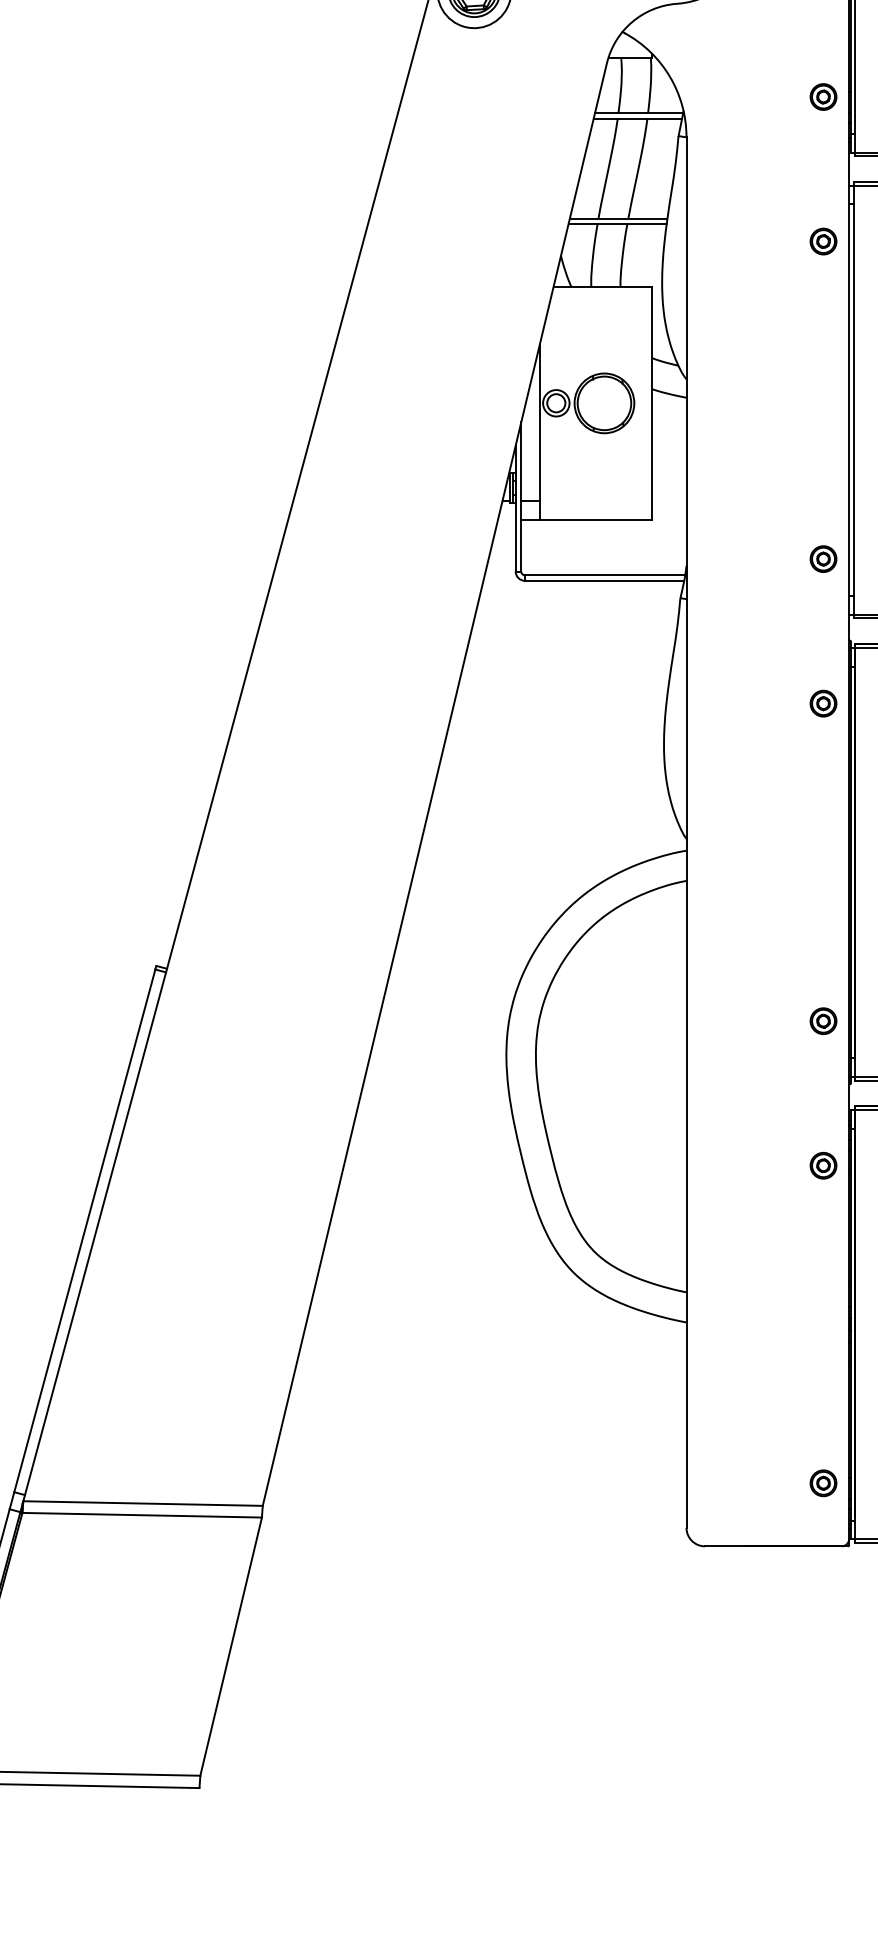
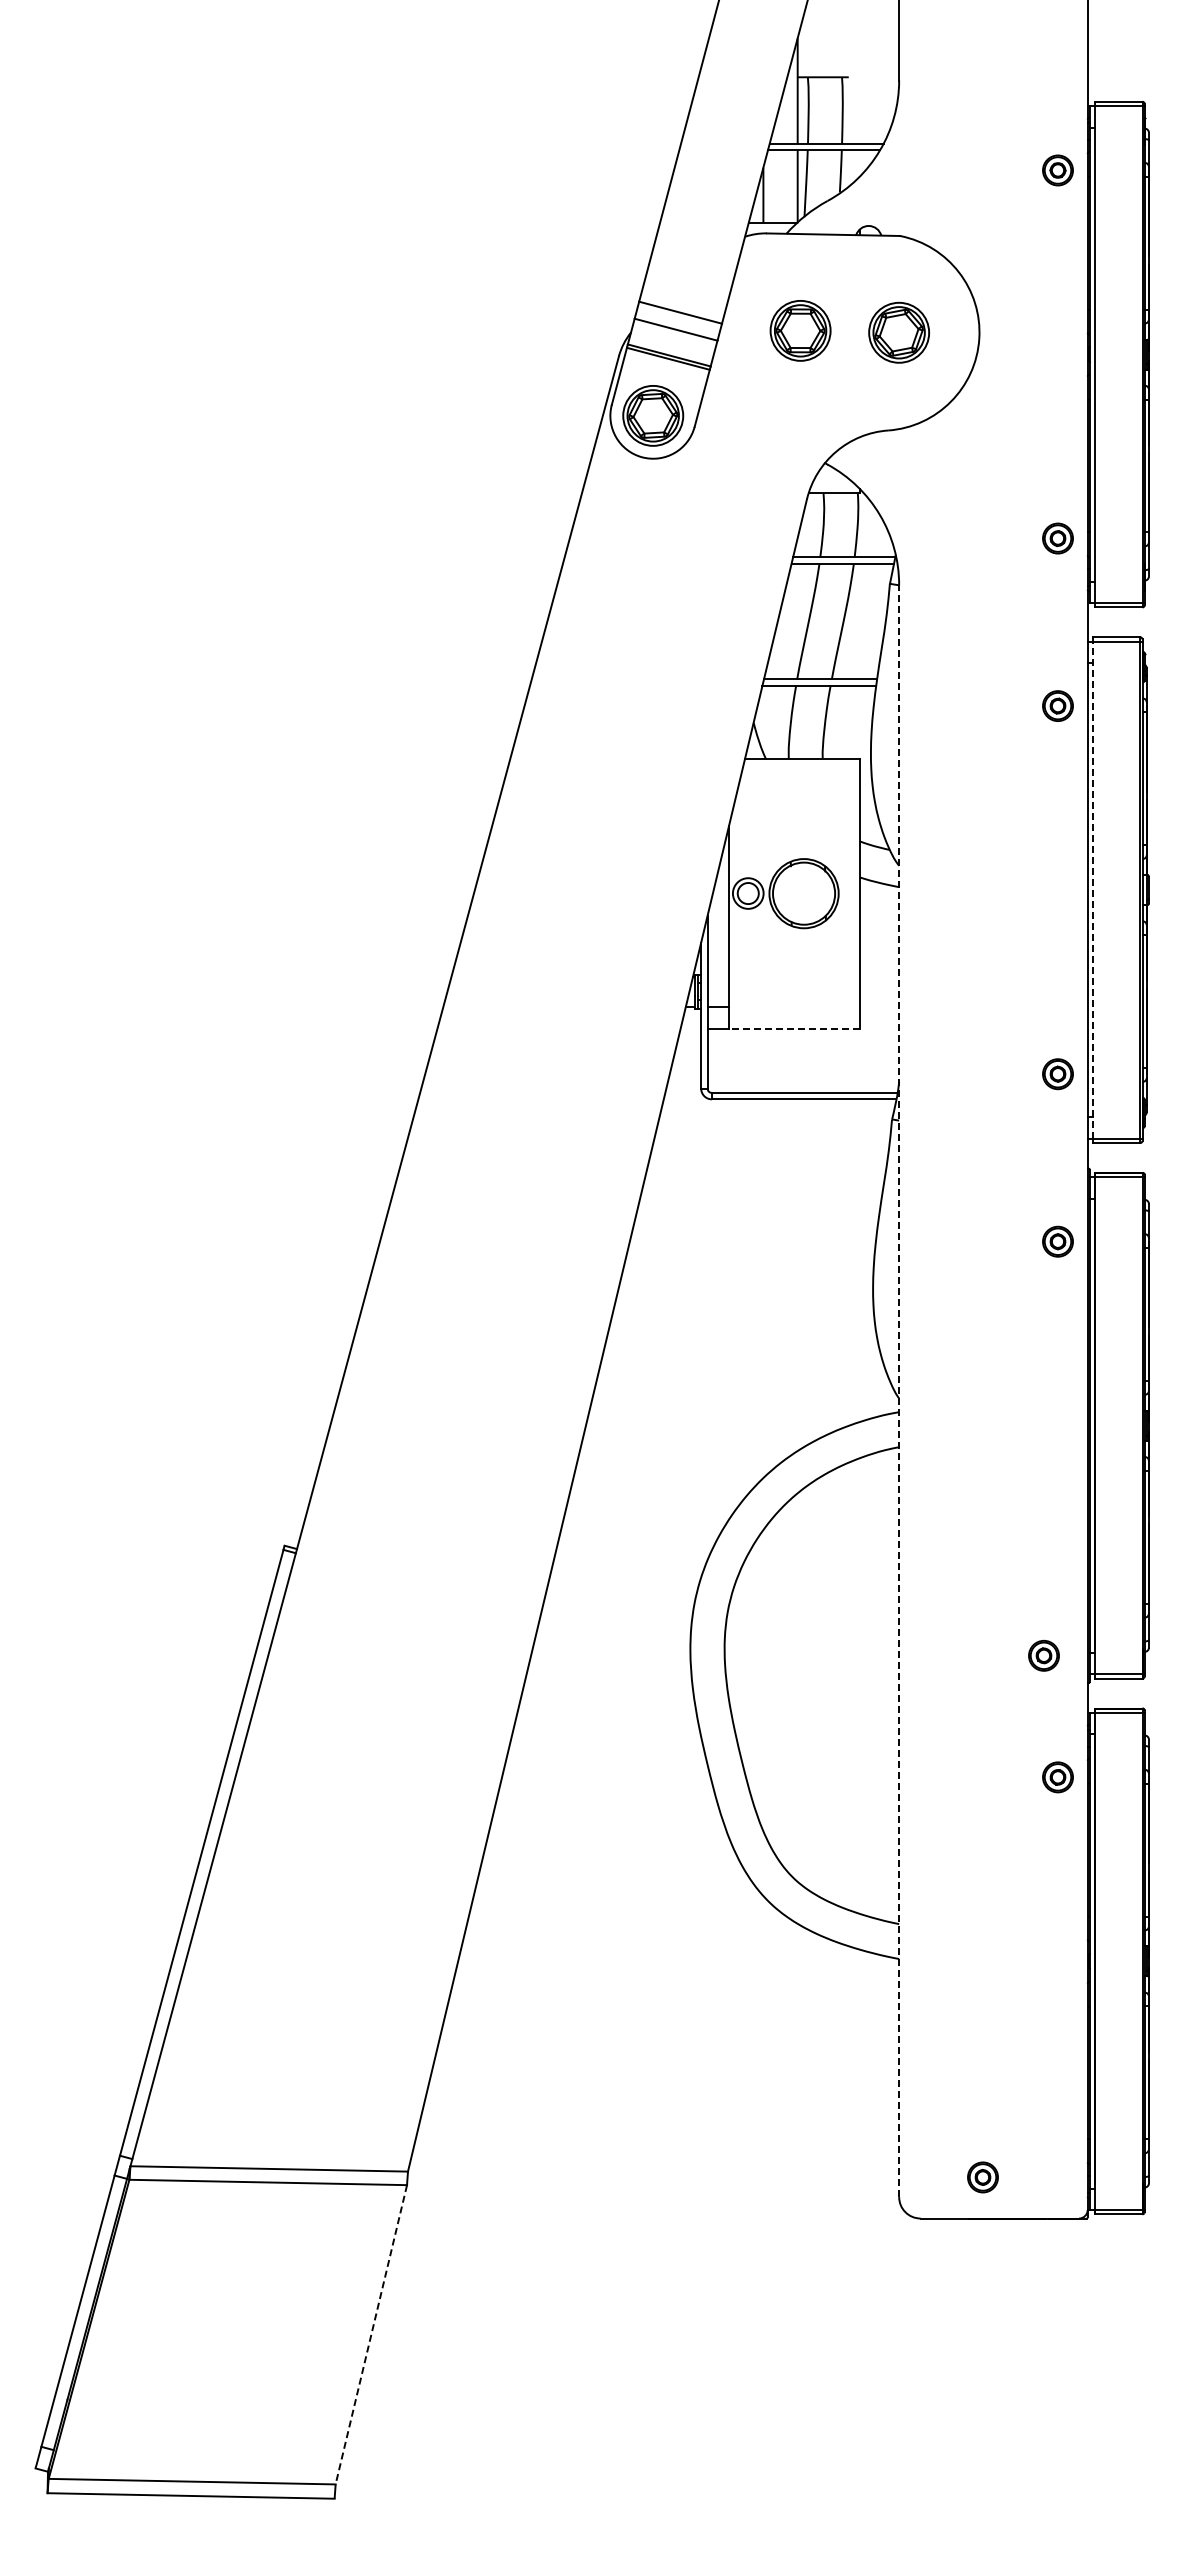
line: (853, 400) -> (1092, 890), solid -> dashed
line: (595, 519) -> (793, 1028), solid -> dashed
line: (686, 832) -> (899, 1390), solid -> dashed
part: (823, 1020) -> (1043, 1655), moved
part: (823, 1483) -> (982, 2177), moved
line: (231, 1646) -> (371, 2334), solid -> dashed

